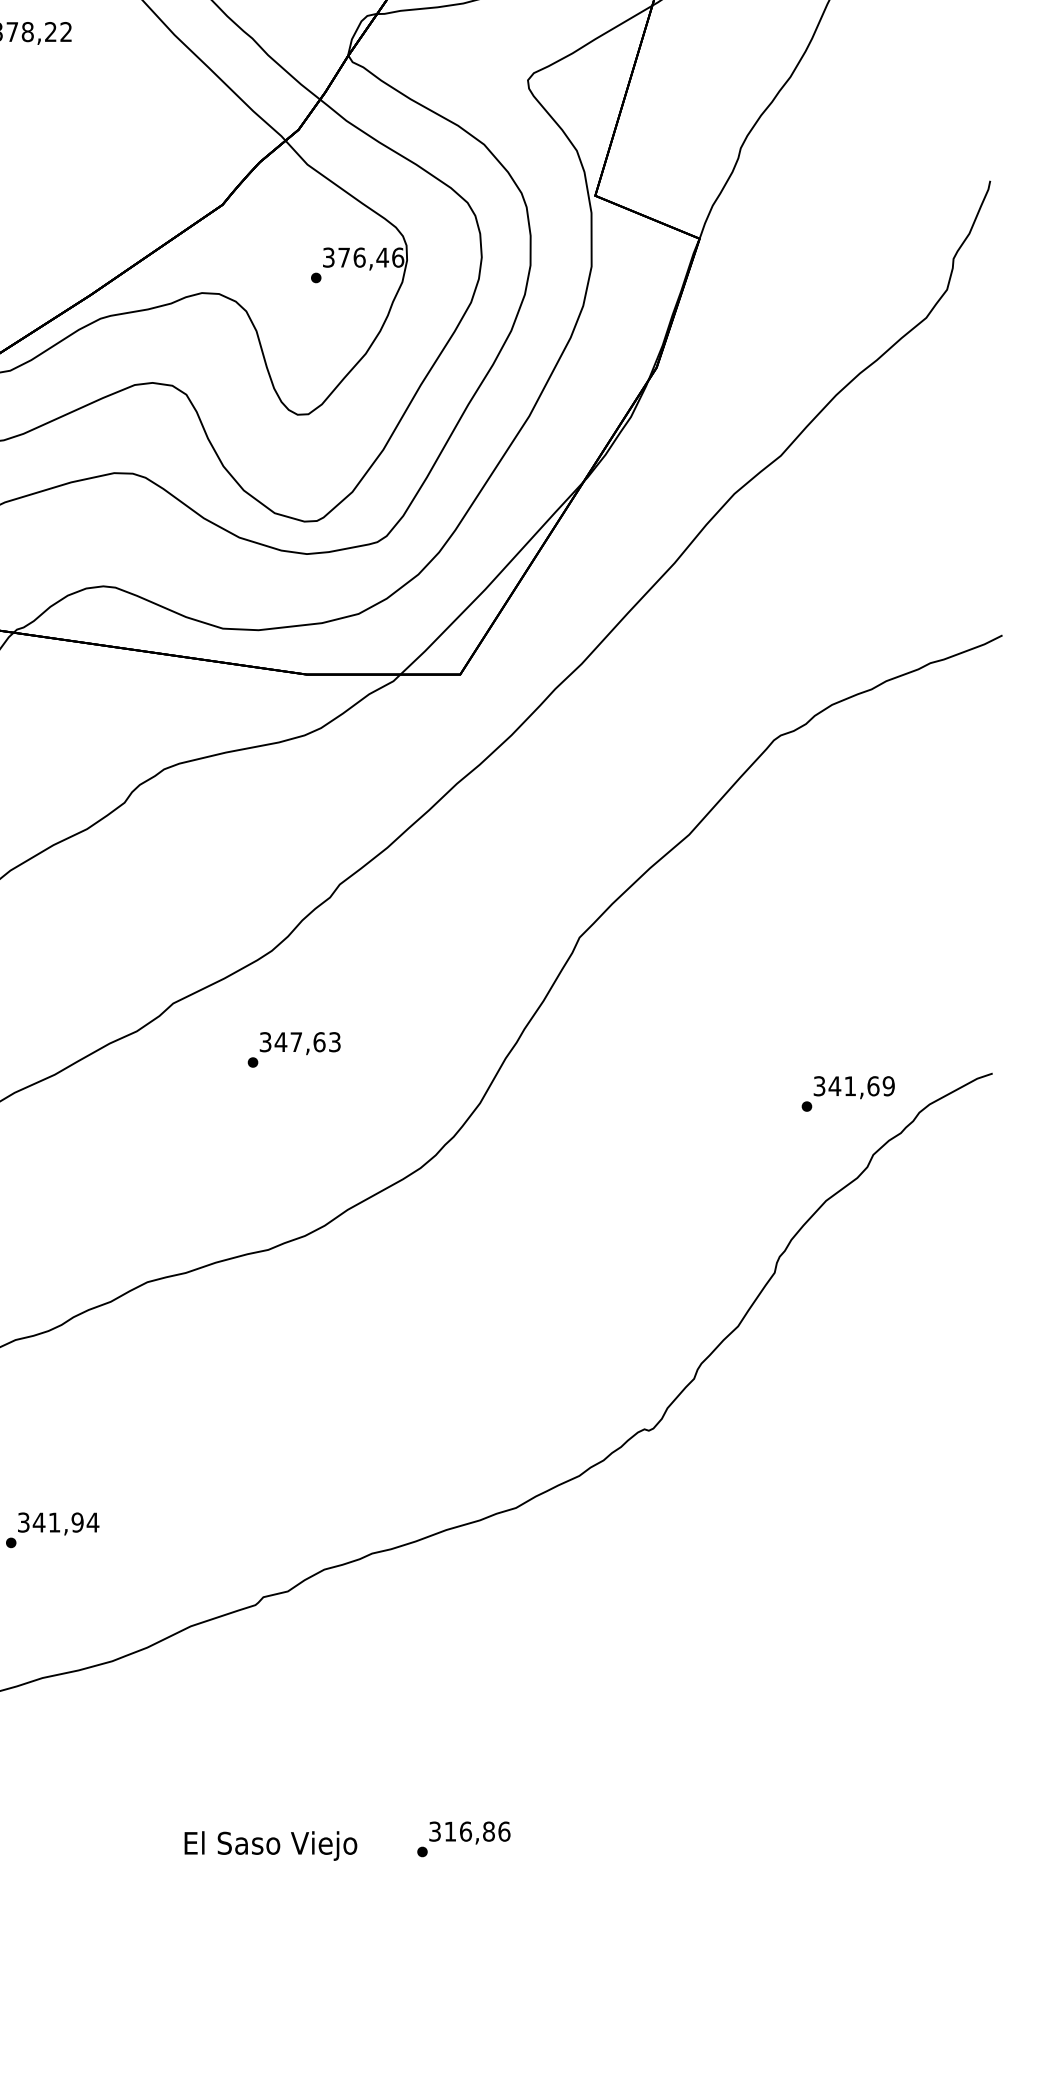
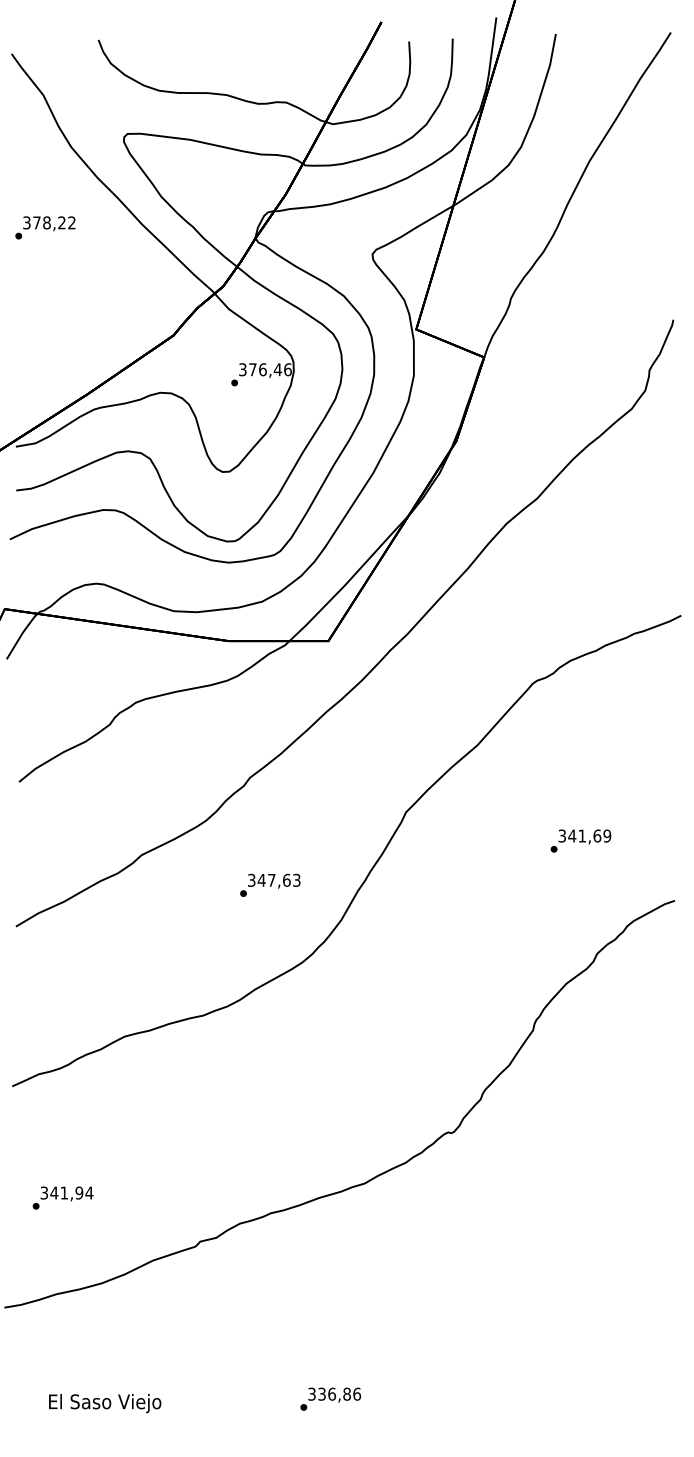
text: (294, 1048) -> (270, 884), moved
text: (847, 1093) -> (580, 840), moved
text: (449, 1830) -> (321, 1393), 316,86 -> 336,86
text: (271, 1845) -> (105, 1403), moved

